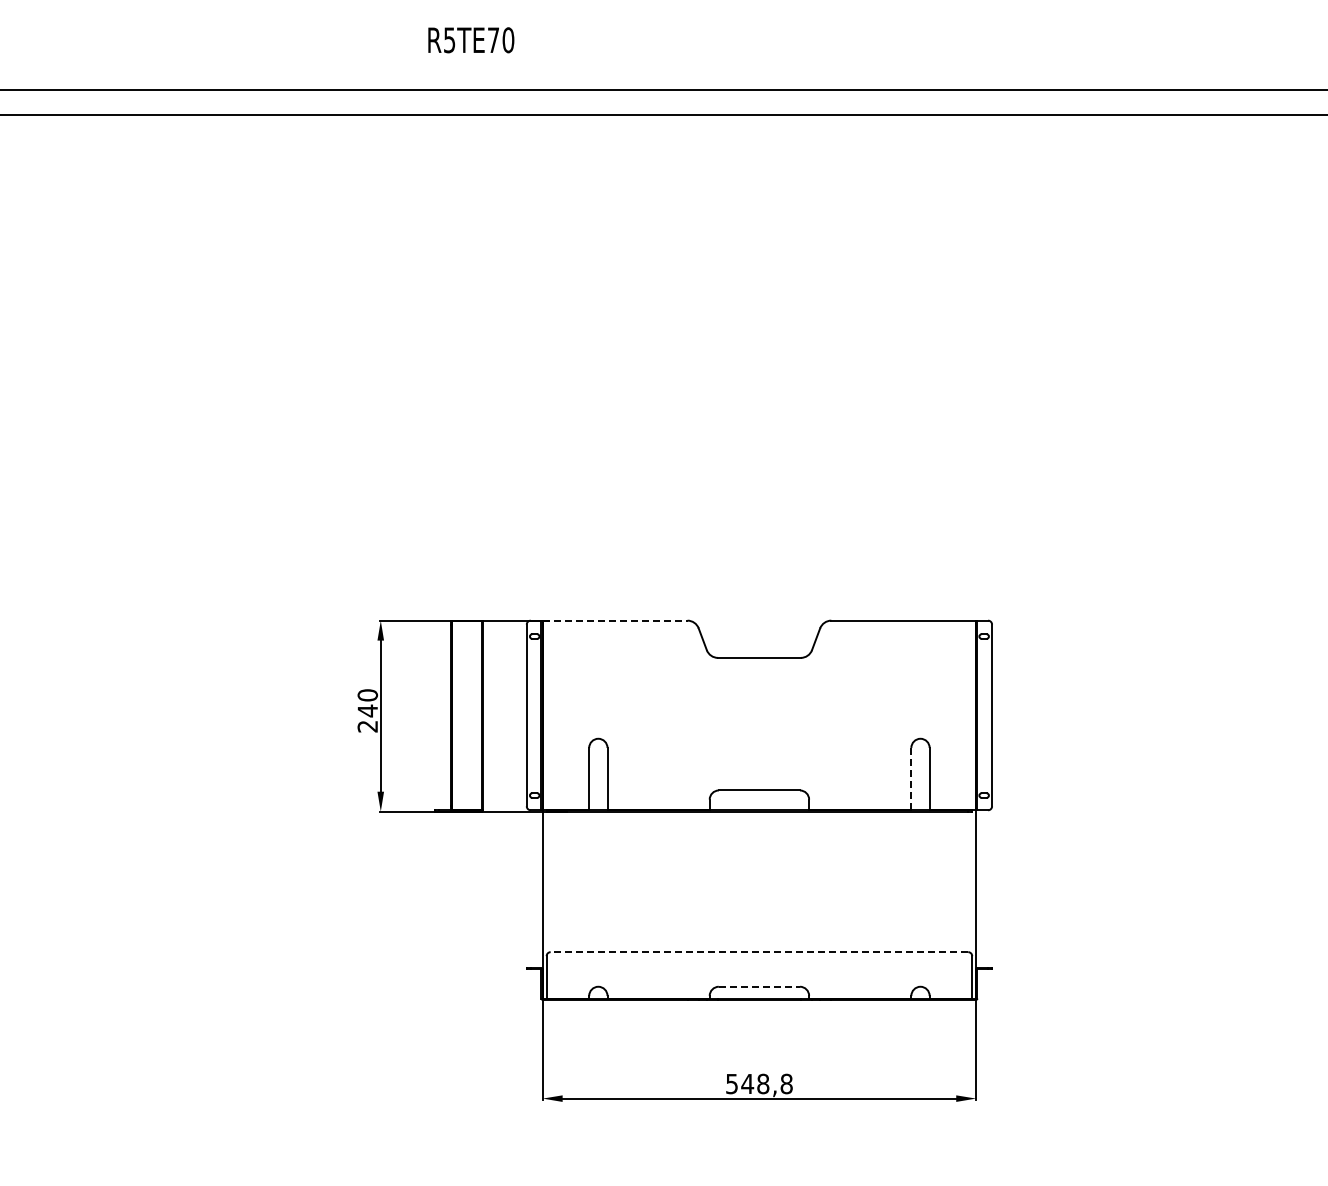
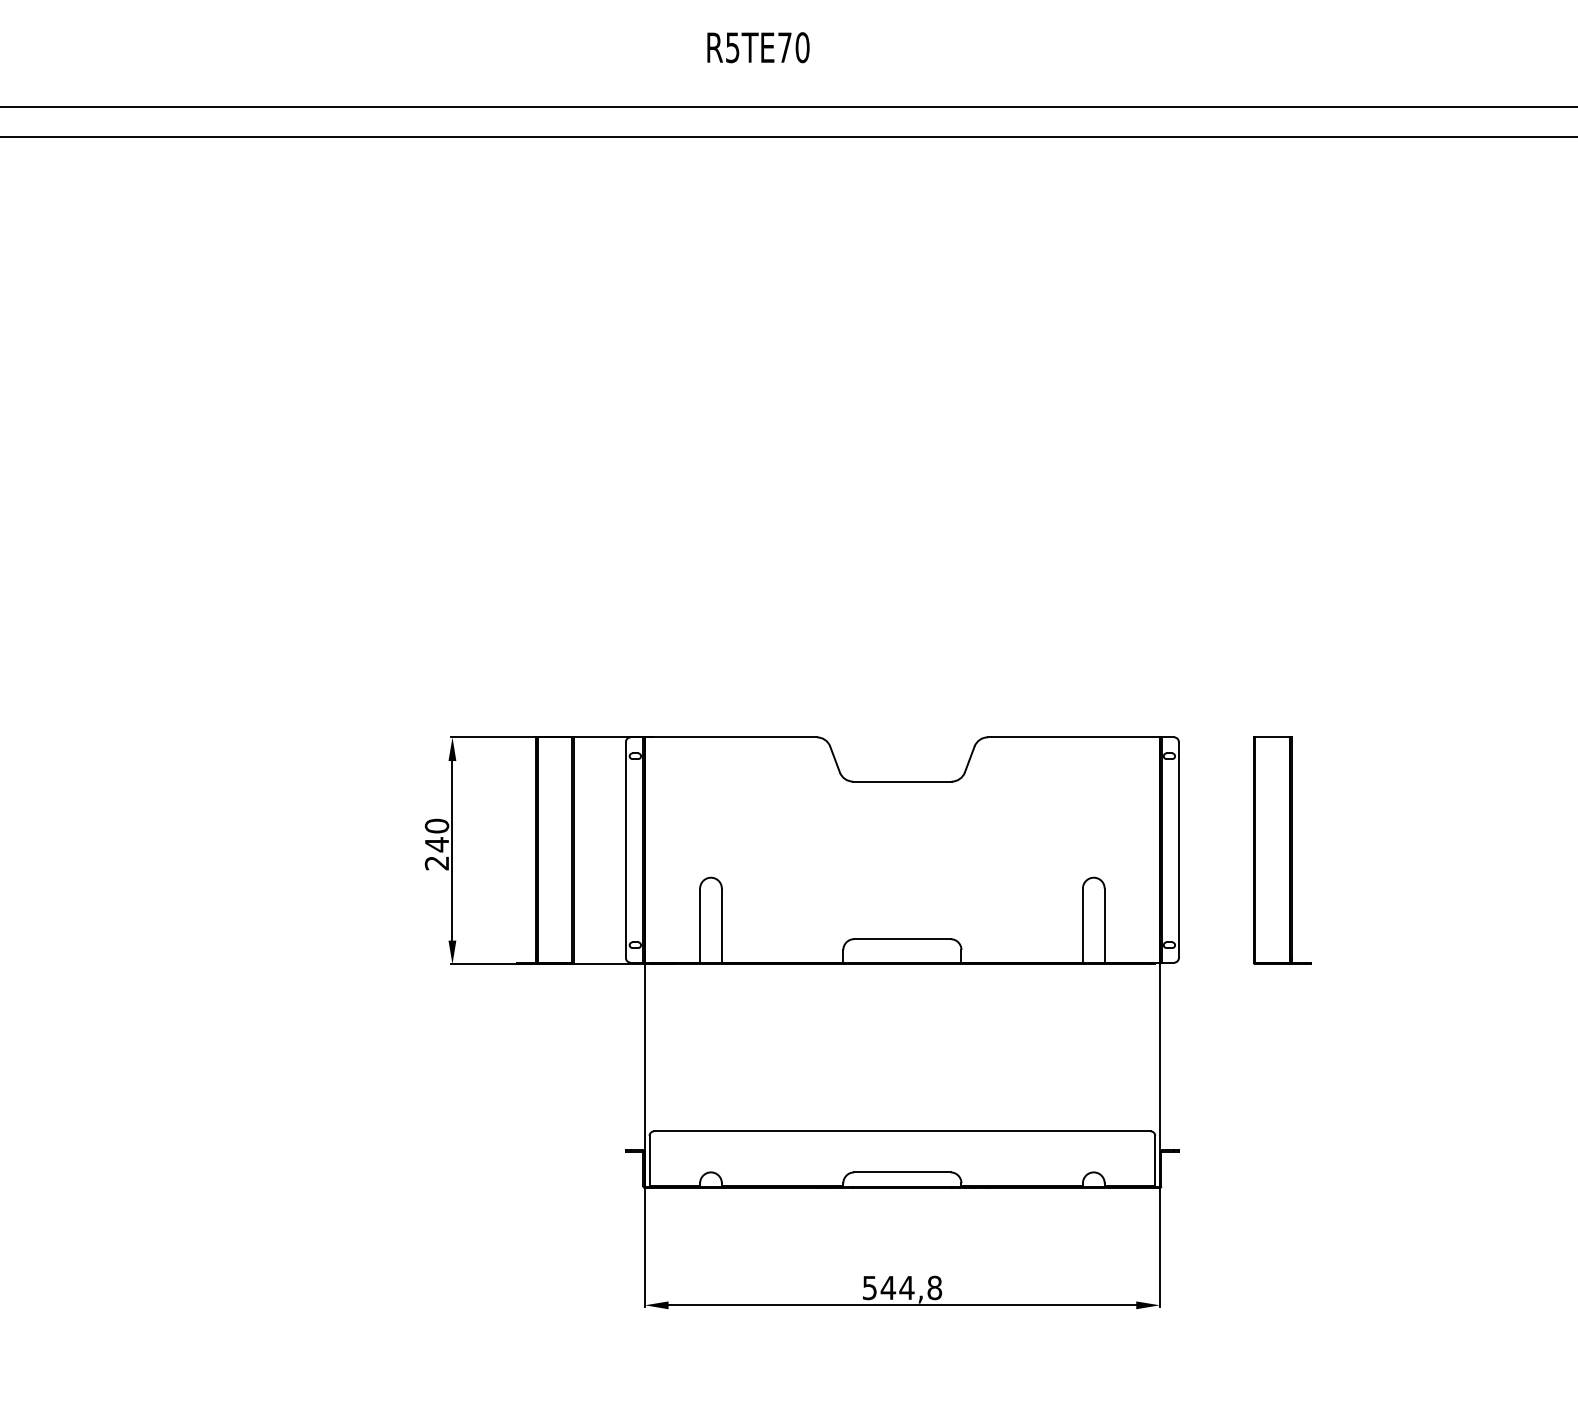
text: (471, 40) -> (758, 47), moved
line: (615, 620) -> (731, 737), dashed -> solid
part: (1078, 716) -> (1281, 851), added
line: (911, 779) -> (1083, 926), dashed -> solid
line: (759, 952) -> (902, 1131), dashed -> solid
line: (759, 986) -> (902, 1172), dashed -> solid
text: (762, 1083) -> (906, 1287), 548,8 -> 544,8

